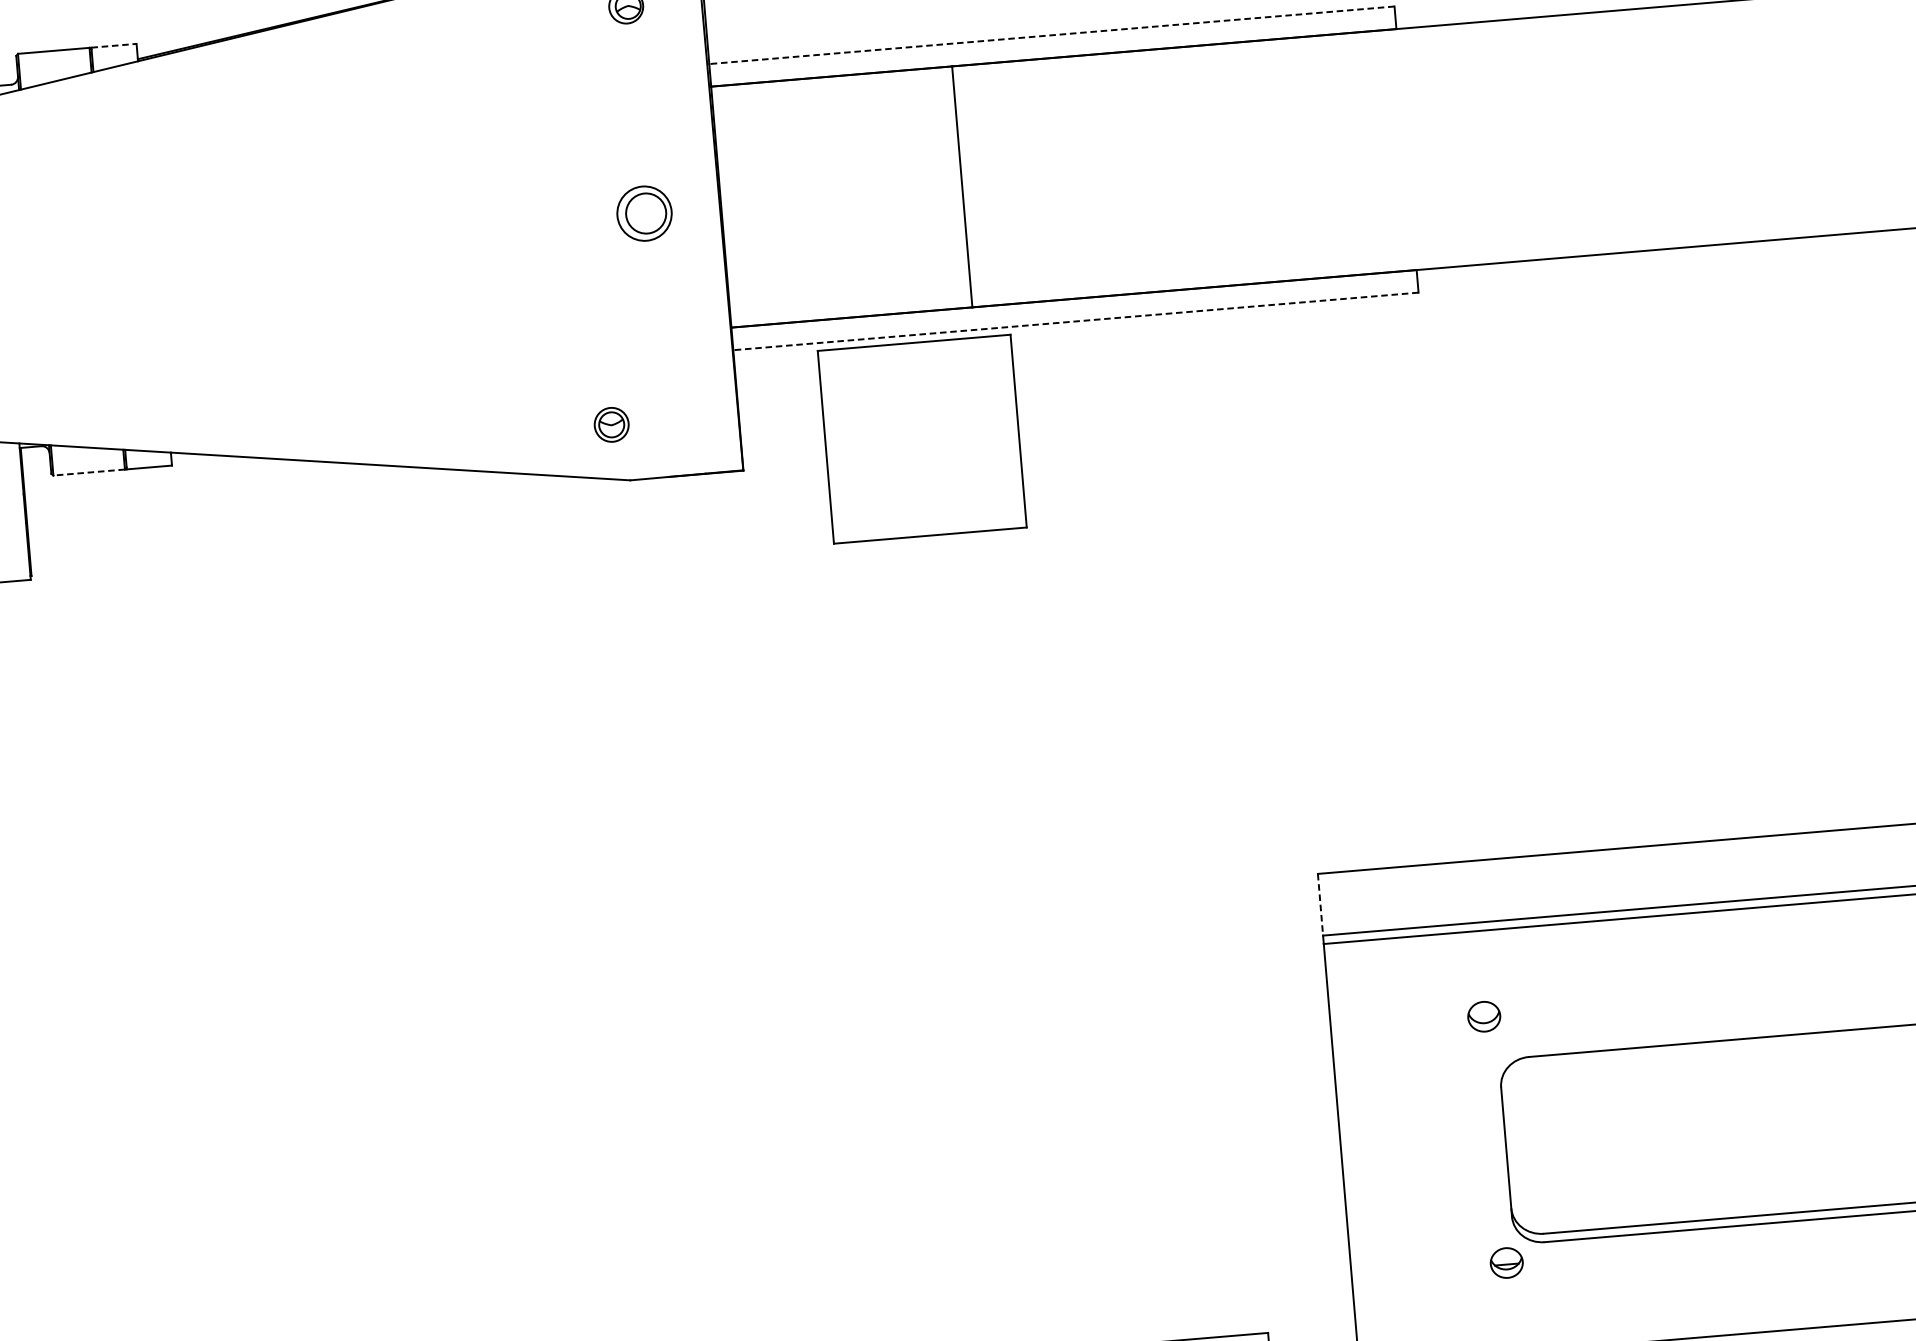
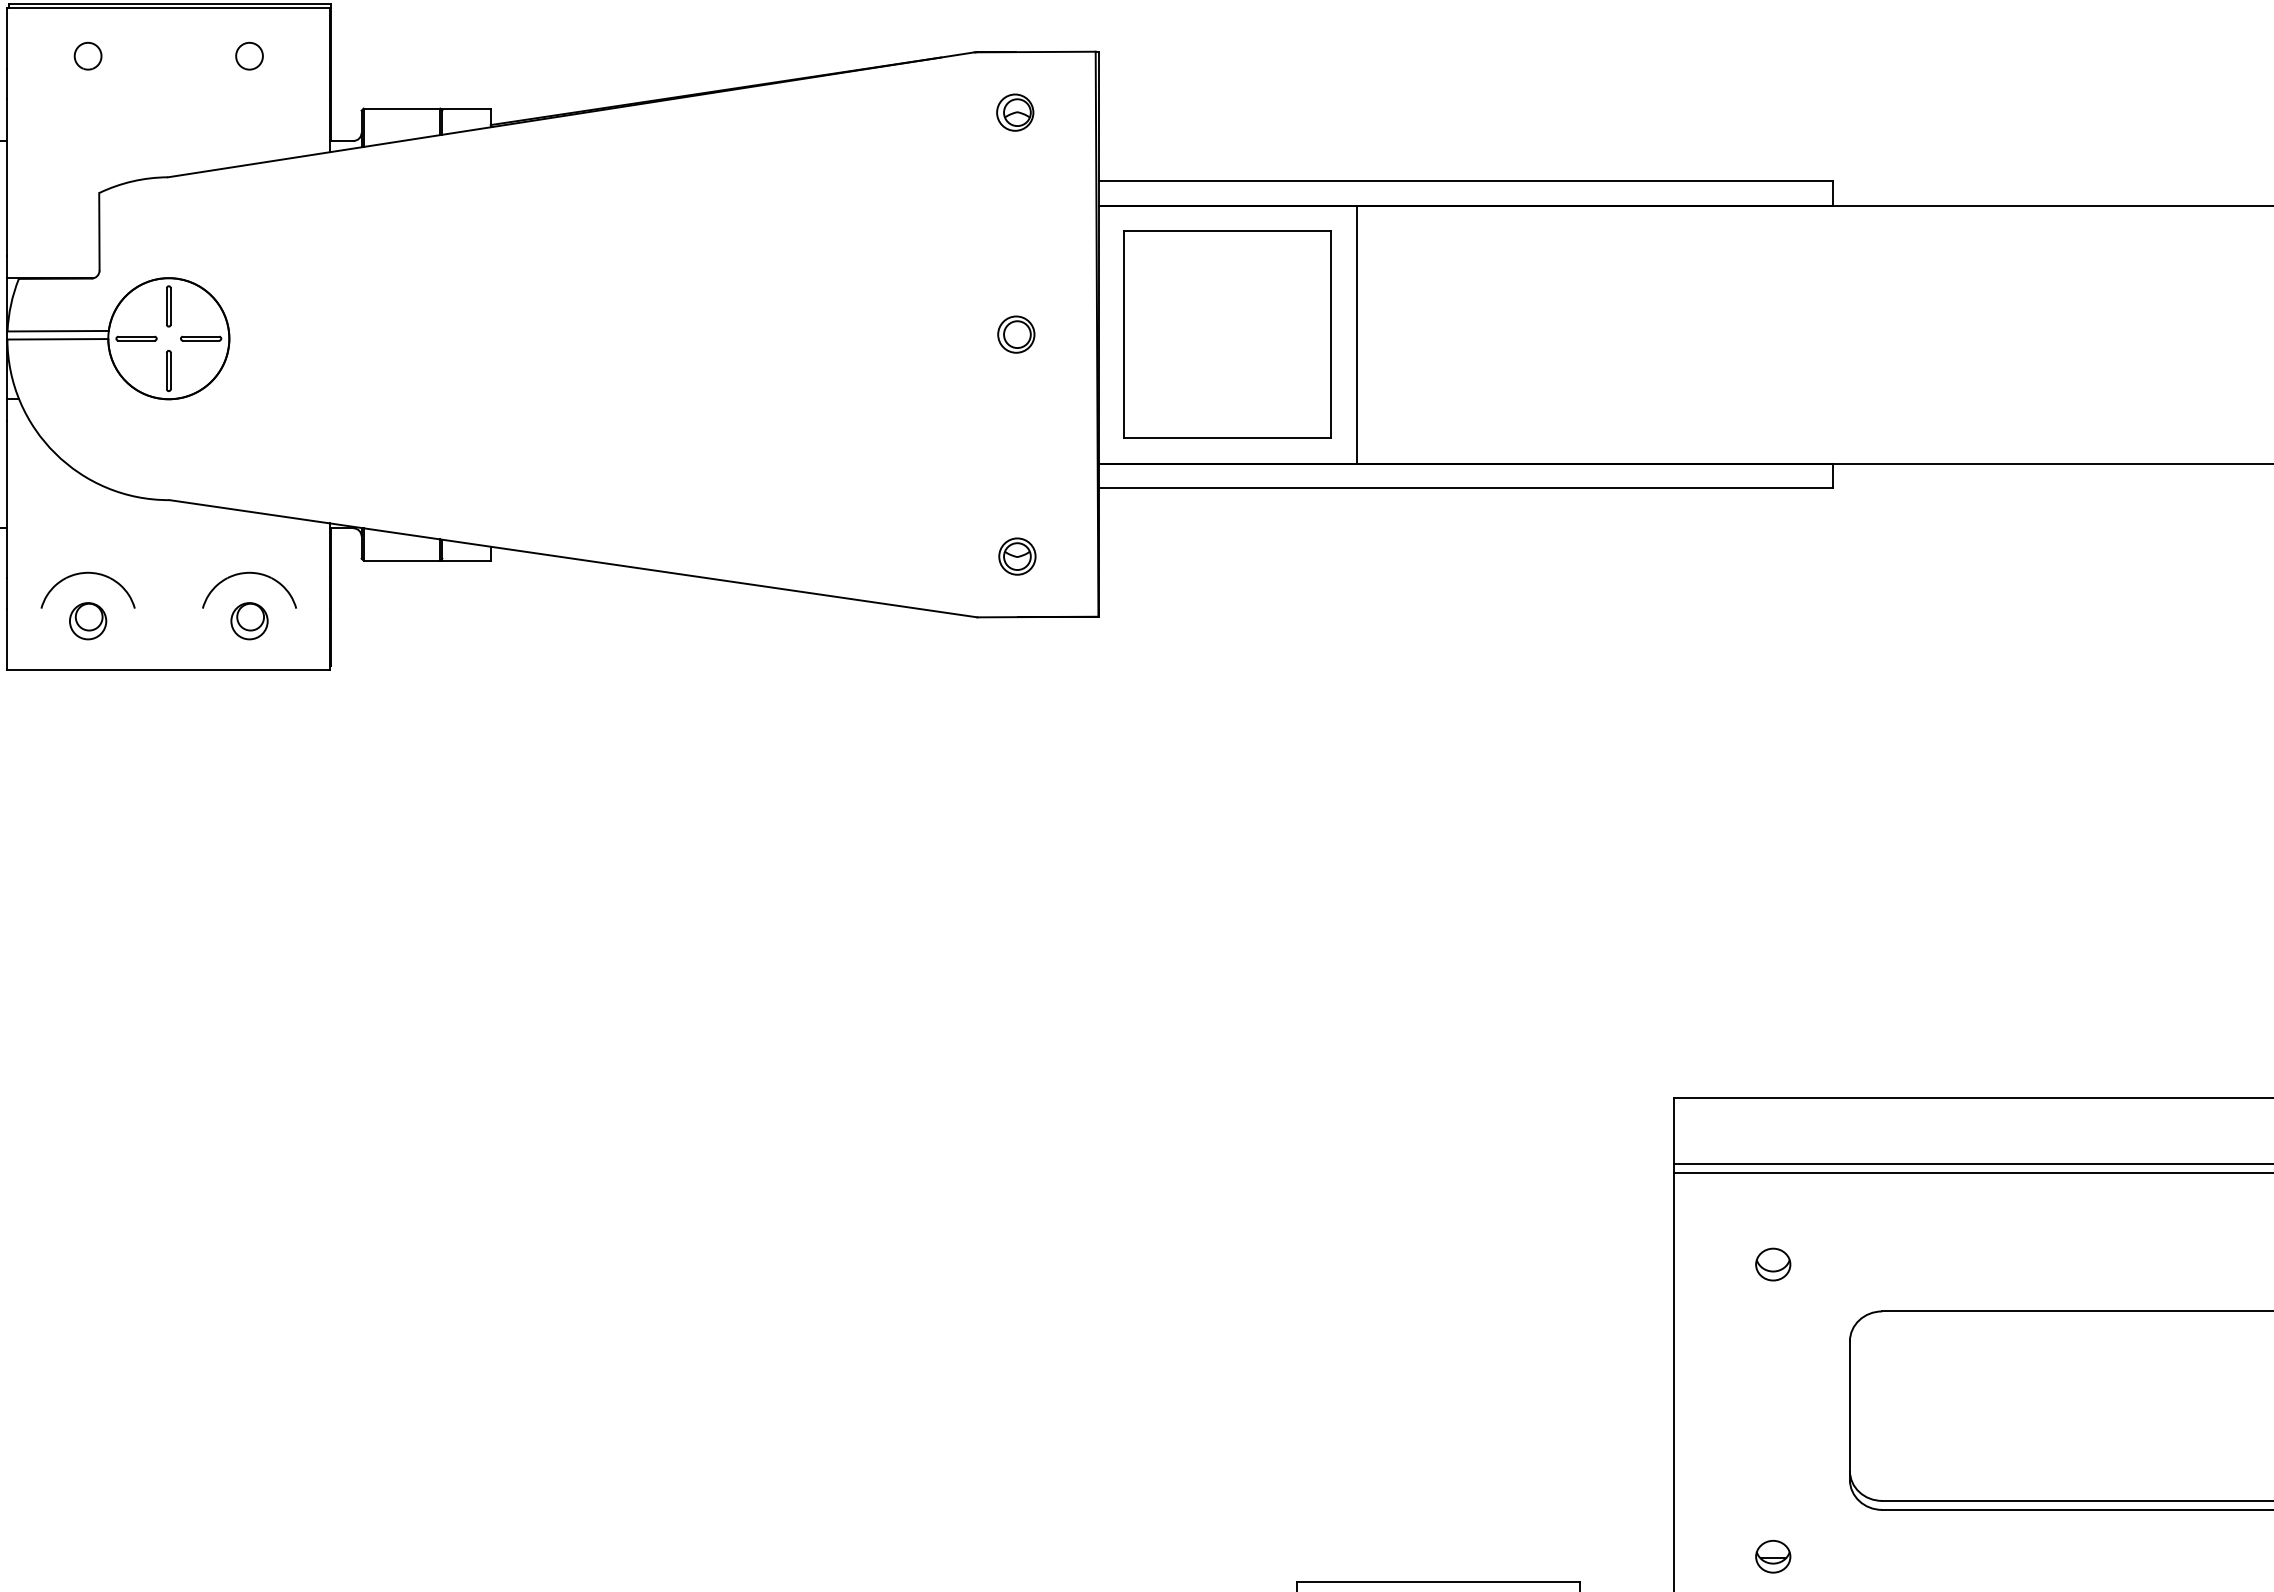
line: (1051, 35) -> (1465, 181), dashed -> solid
line: (114, 45) -> (467, 108), dashed -> solid
part: (644, 213) -> (1016, 334), size x0.62
line: (1075, 321) -> (1465, 488), dashed -> solid
part: (611, 424) -> (1017, 556), moved
part: (922, 439) -> (1227, 334), moved
line: (88, 472) -> (401, 560), dashed -> solid
line: (1320, 905) -> (1673, 1131), dashed -> solid
part: (1484, 1016) -> (1773, 1264), moved
part: (1507, 1262) -> (1773, 1556), moved

